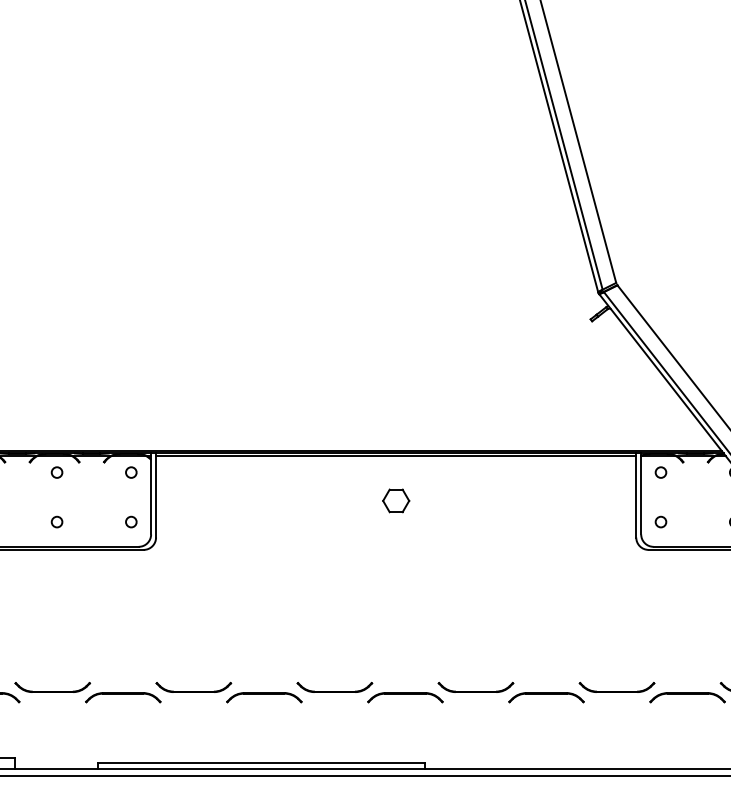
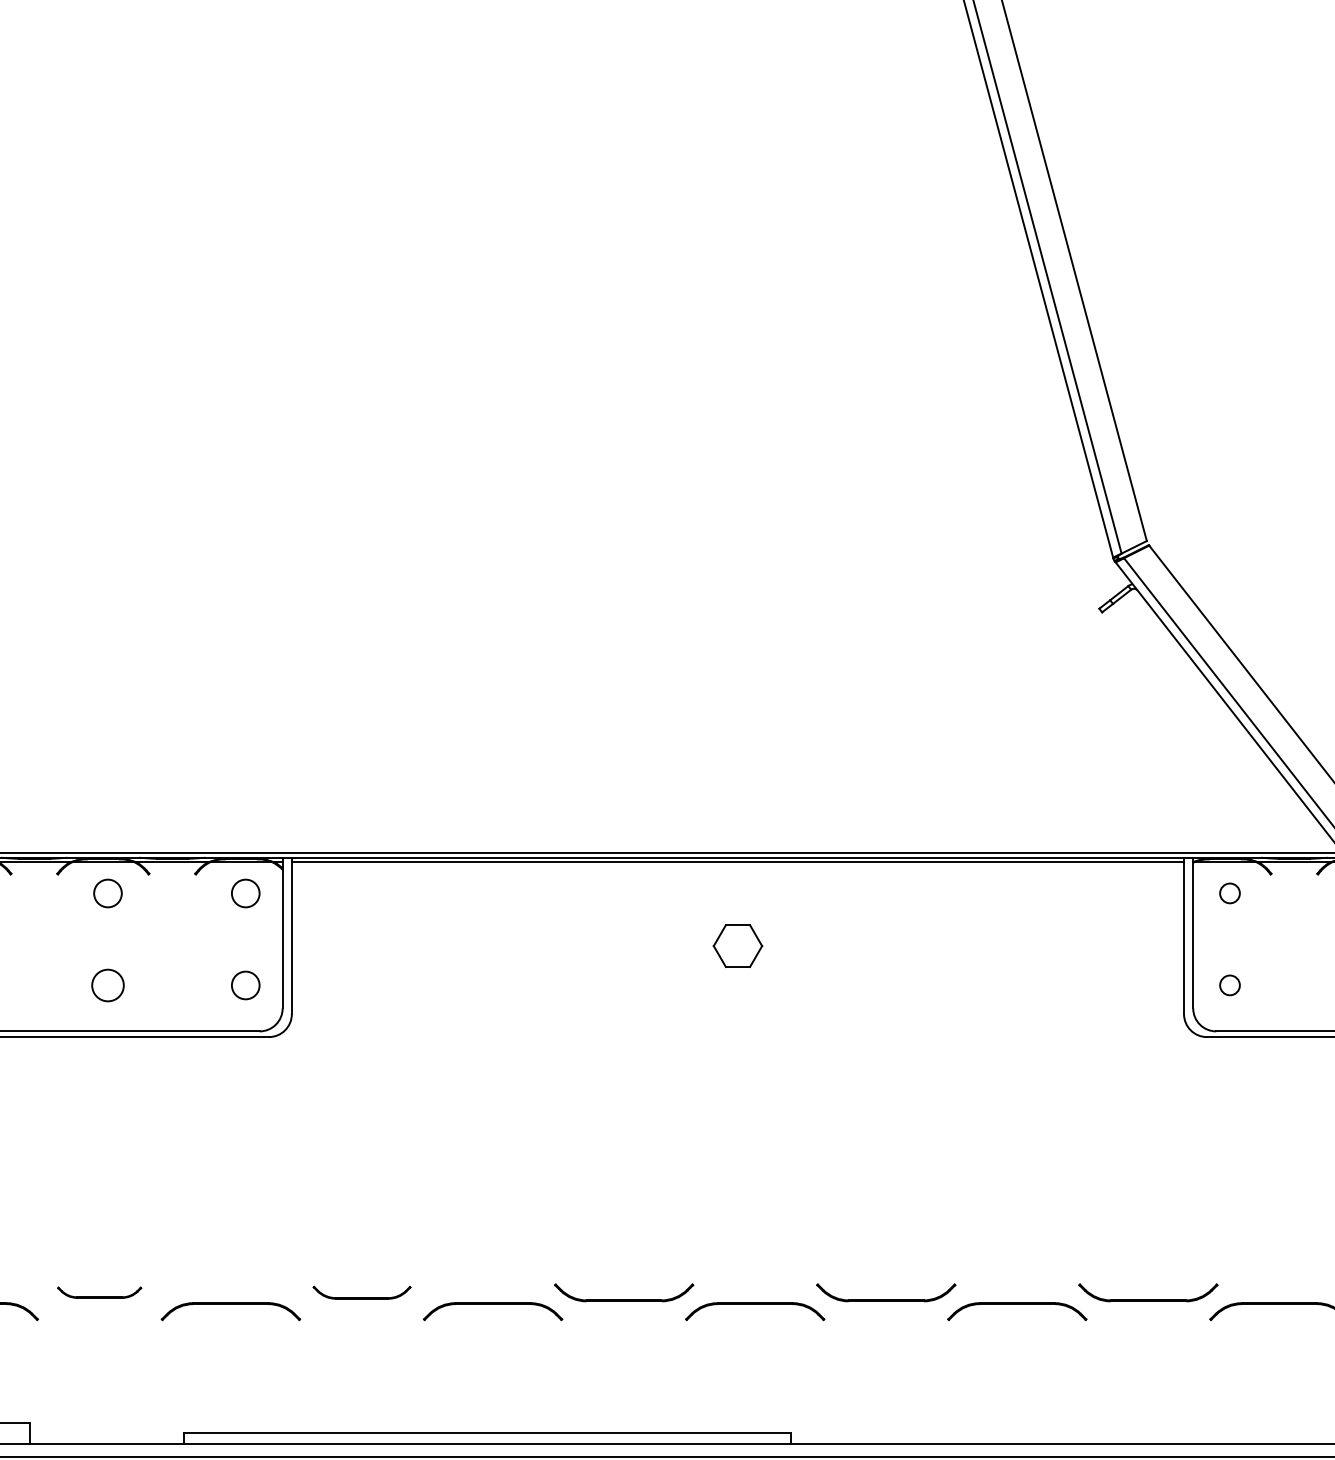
circle: (56, 472) -> (106, 893), size x1.4
circle: (131, 472) -> (246, 893), size x1.4
circle: (56, 521) -> (106, 984), size x1.6
circle: (131, 521) -> (246, 984), size x1.4
part: (52, 687) -> (99, 1292), size x0.6
part: (193, 687) -> (361, 1292), size x0.7

